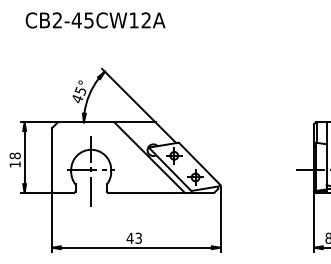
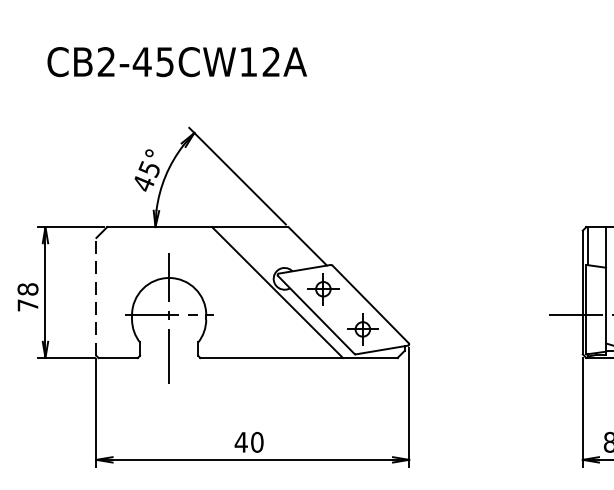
text: (95, 20) -> (177, 62), moved
line: (52, 159) -> (97, 296), solid -> dashed
text: (14, 164) -> (26, 305), 18 -> 78
text: (138, 237) -> (256, 440), 43 -> 40

